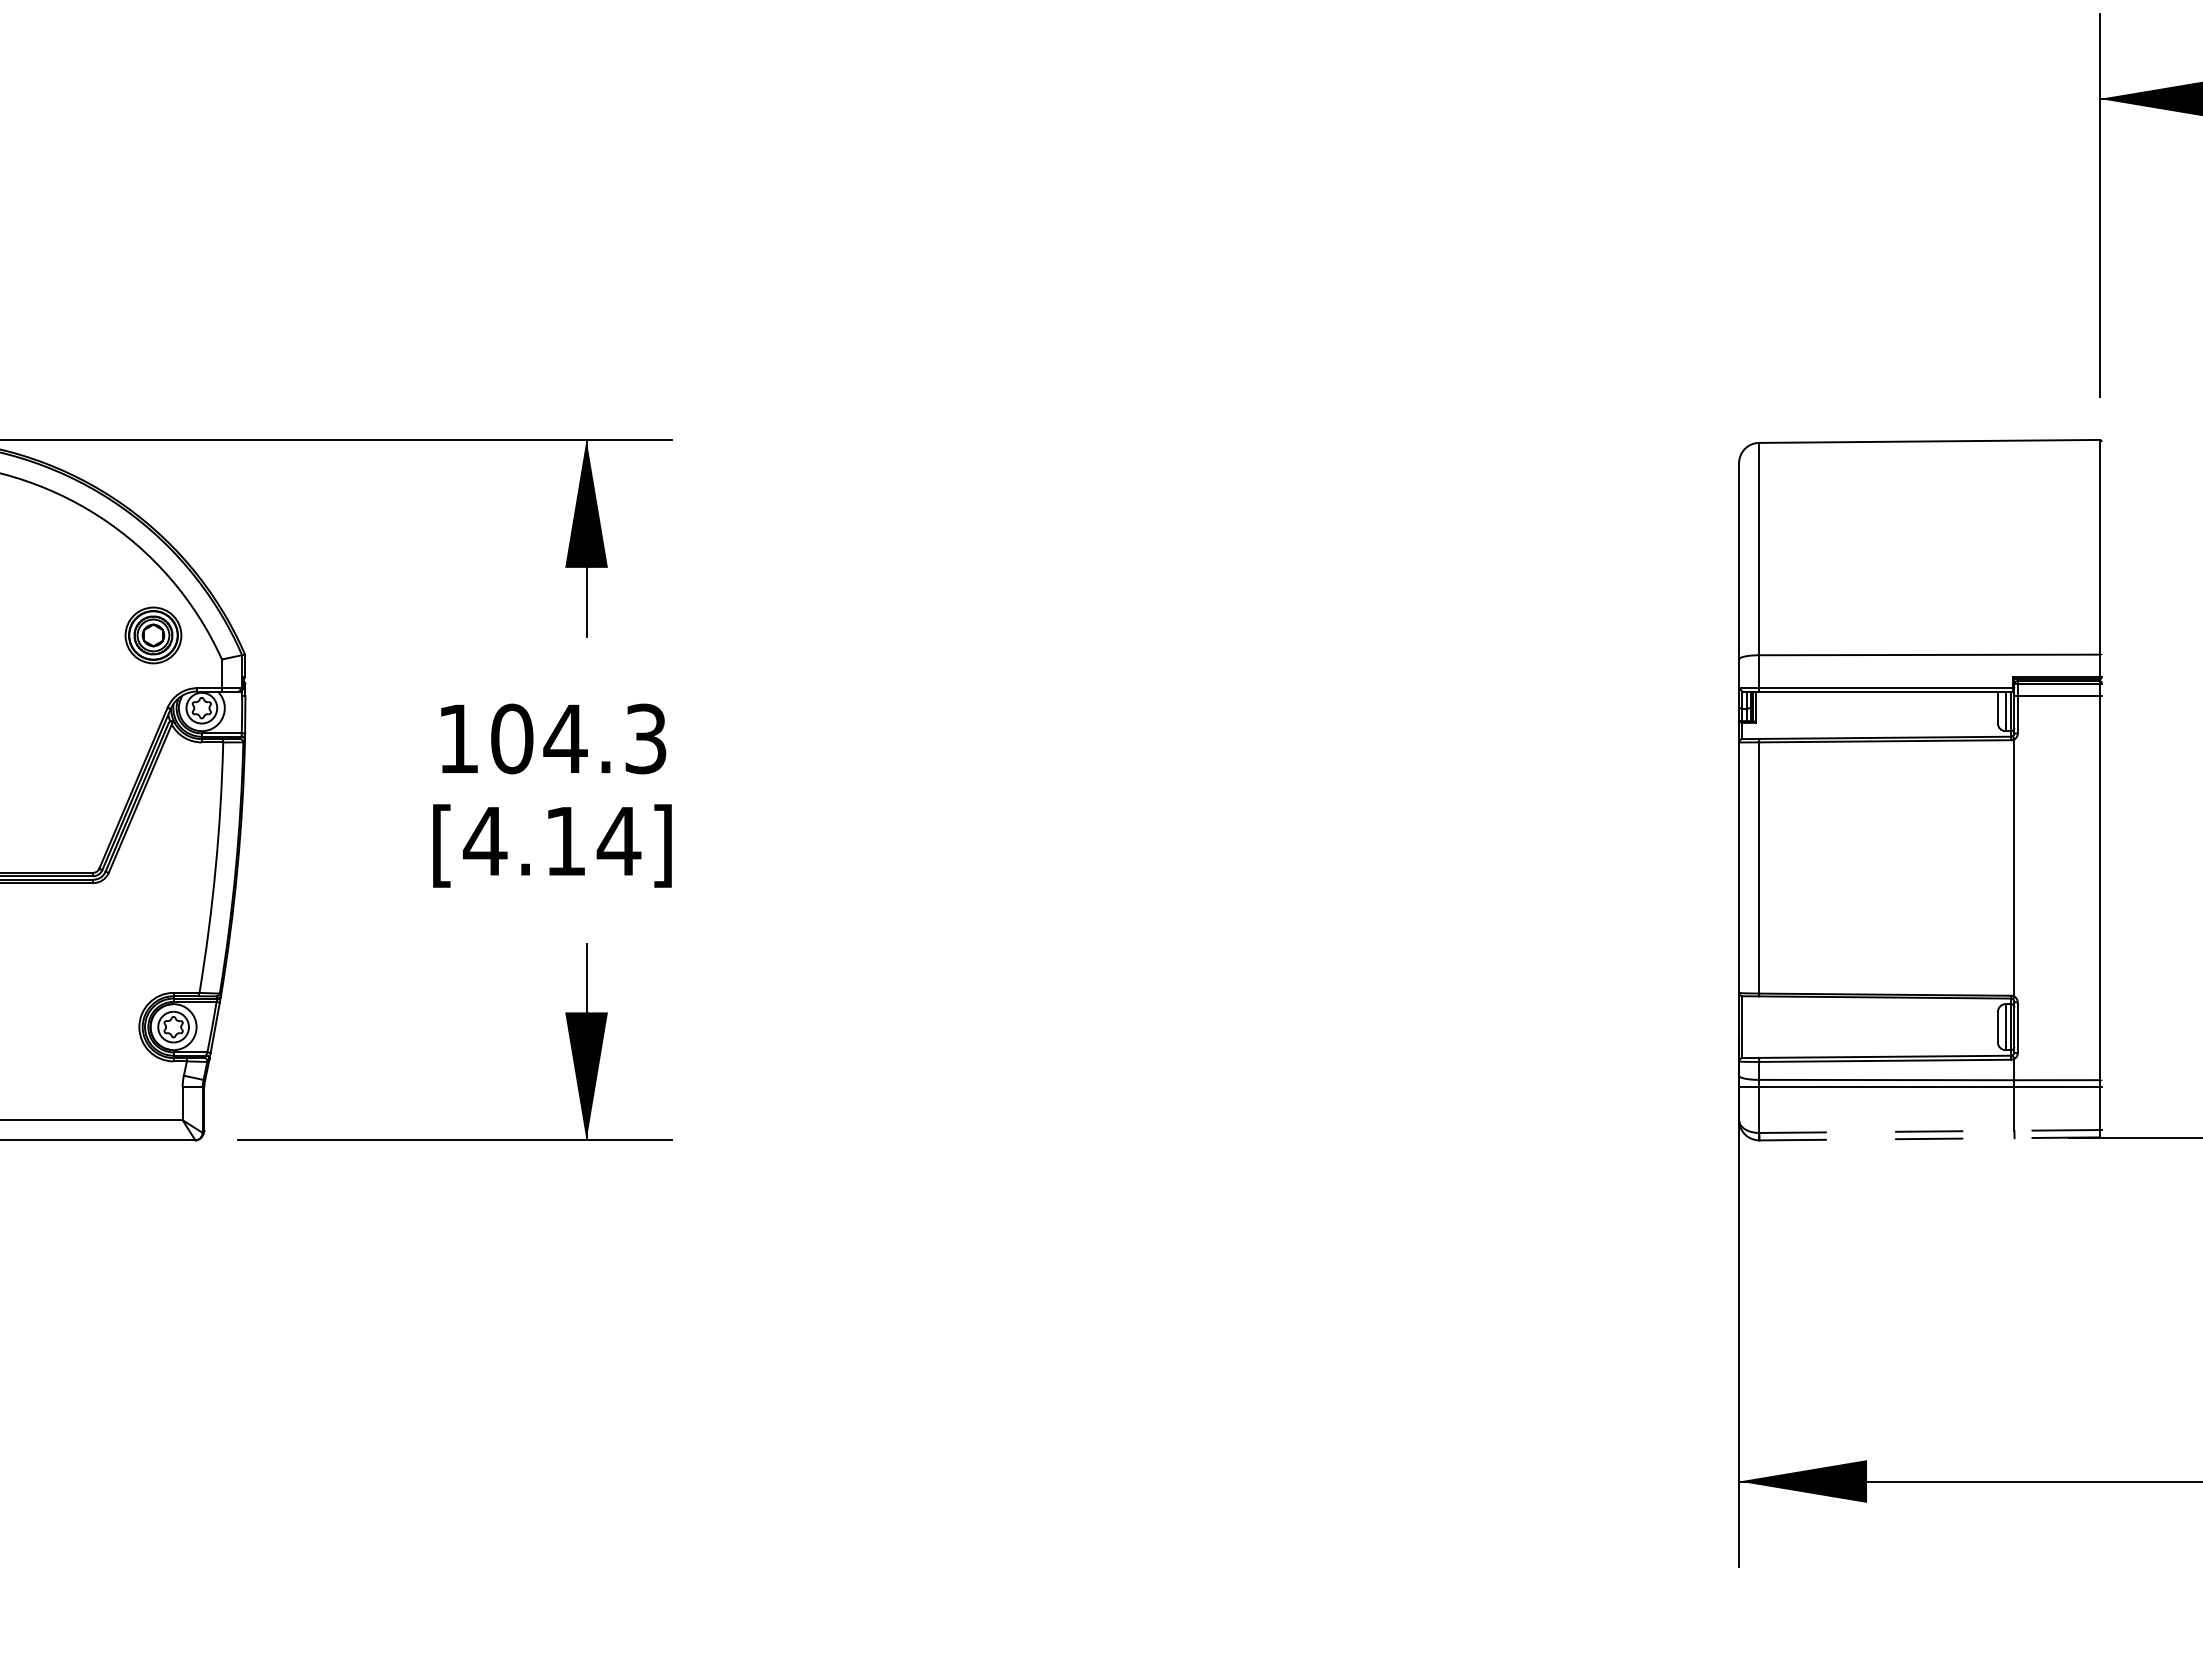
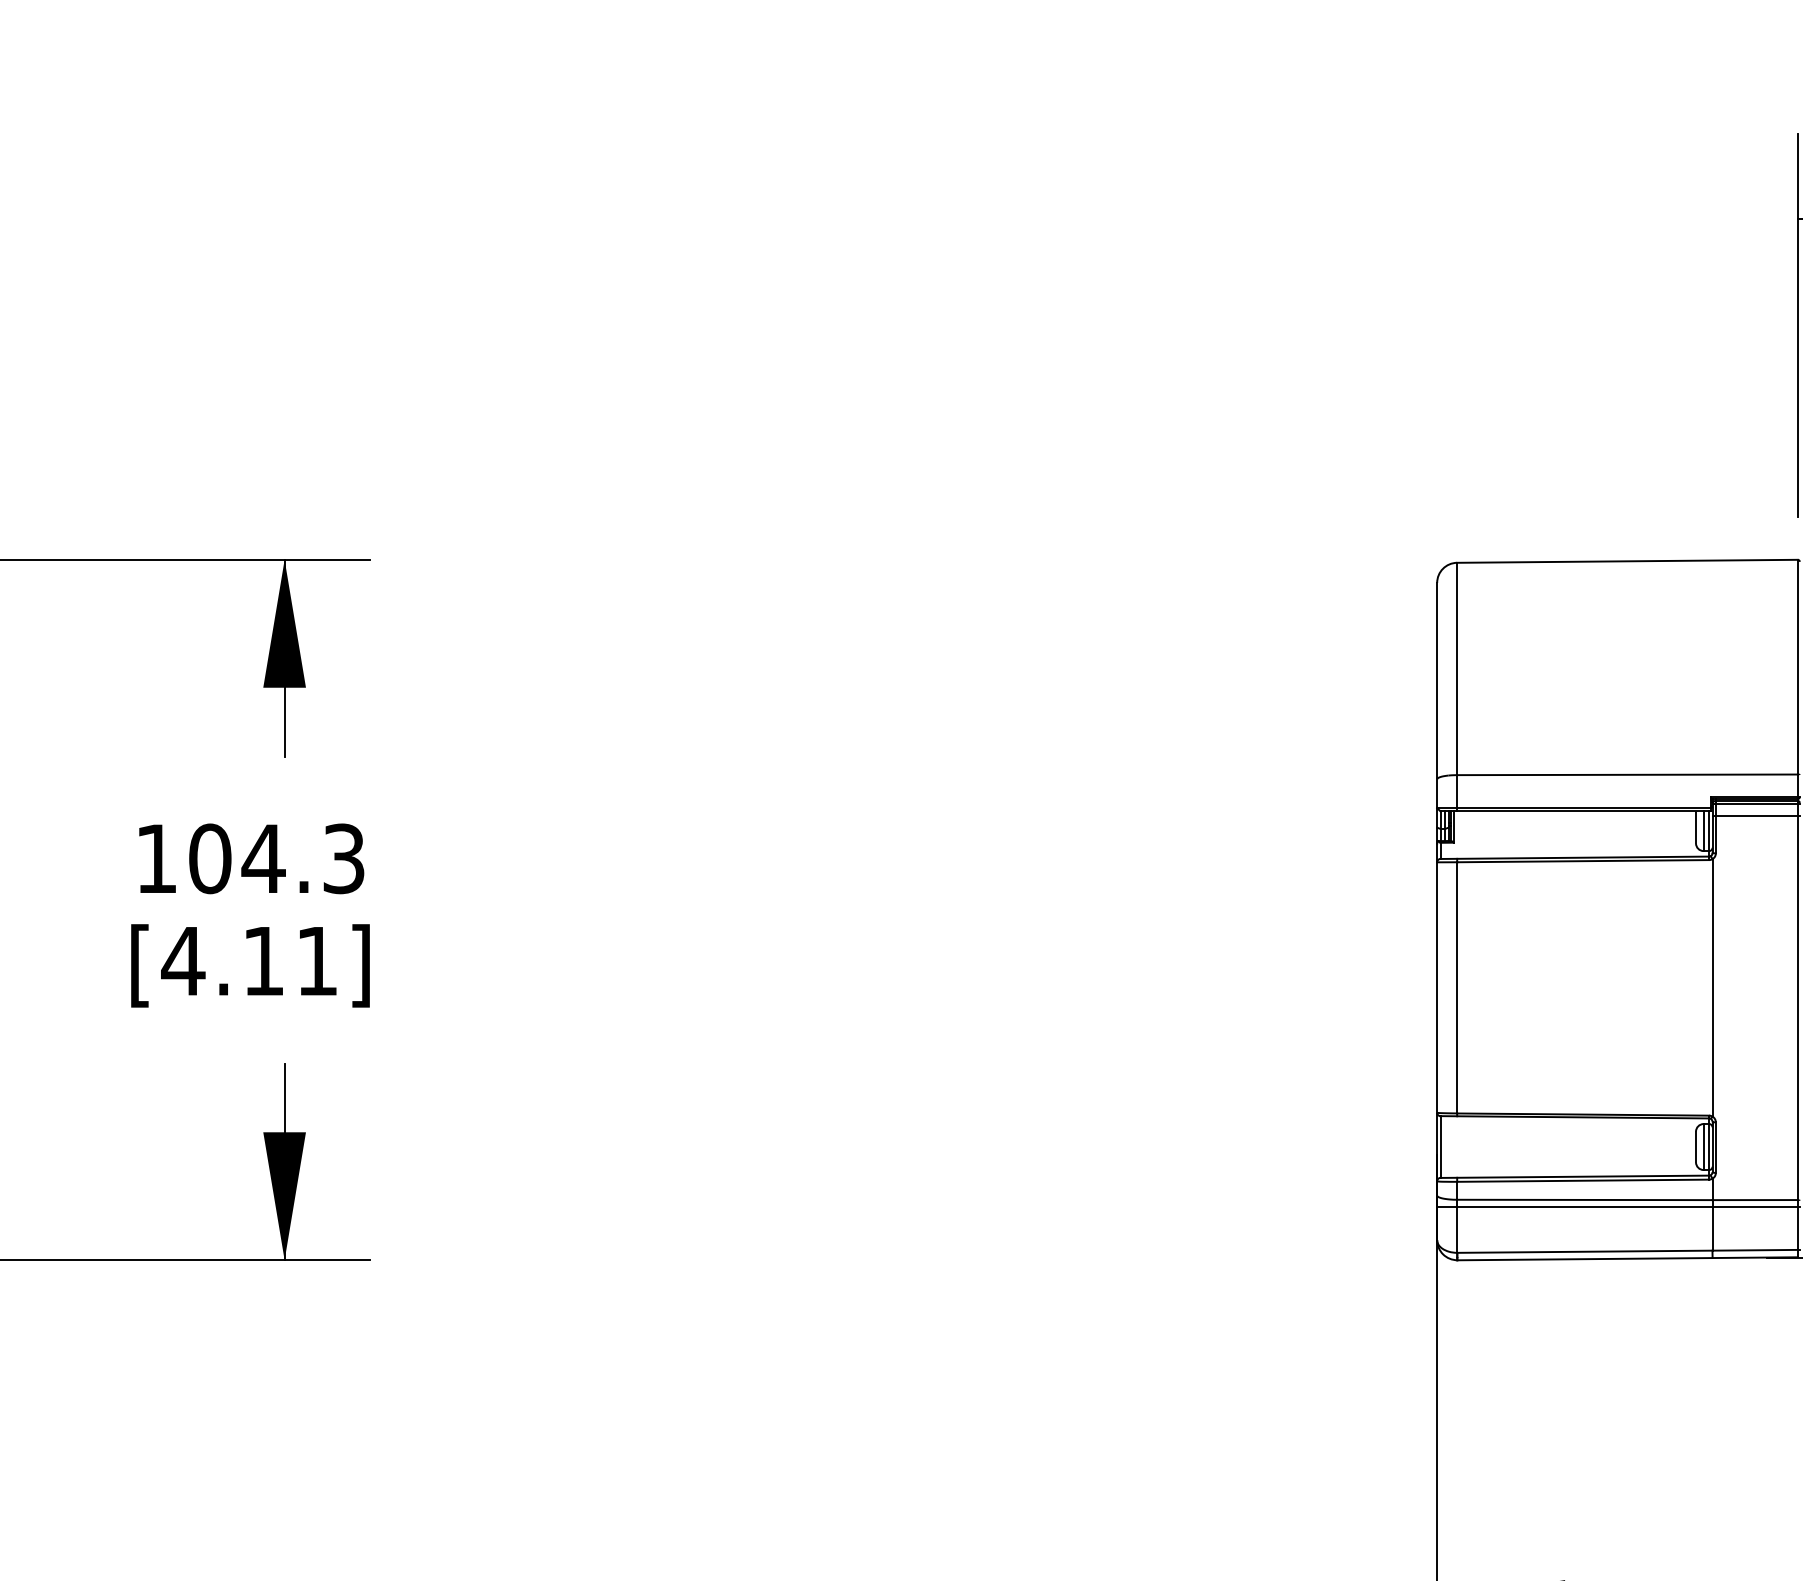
text: (618, 841) -> (316, 961), [4.14] -> [4.11]
line: (1929, 1131) -> (1627, 1251), dashed -> solid
line: (1929, 1138) -> (1627, 1258), dashed -> solid

